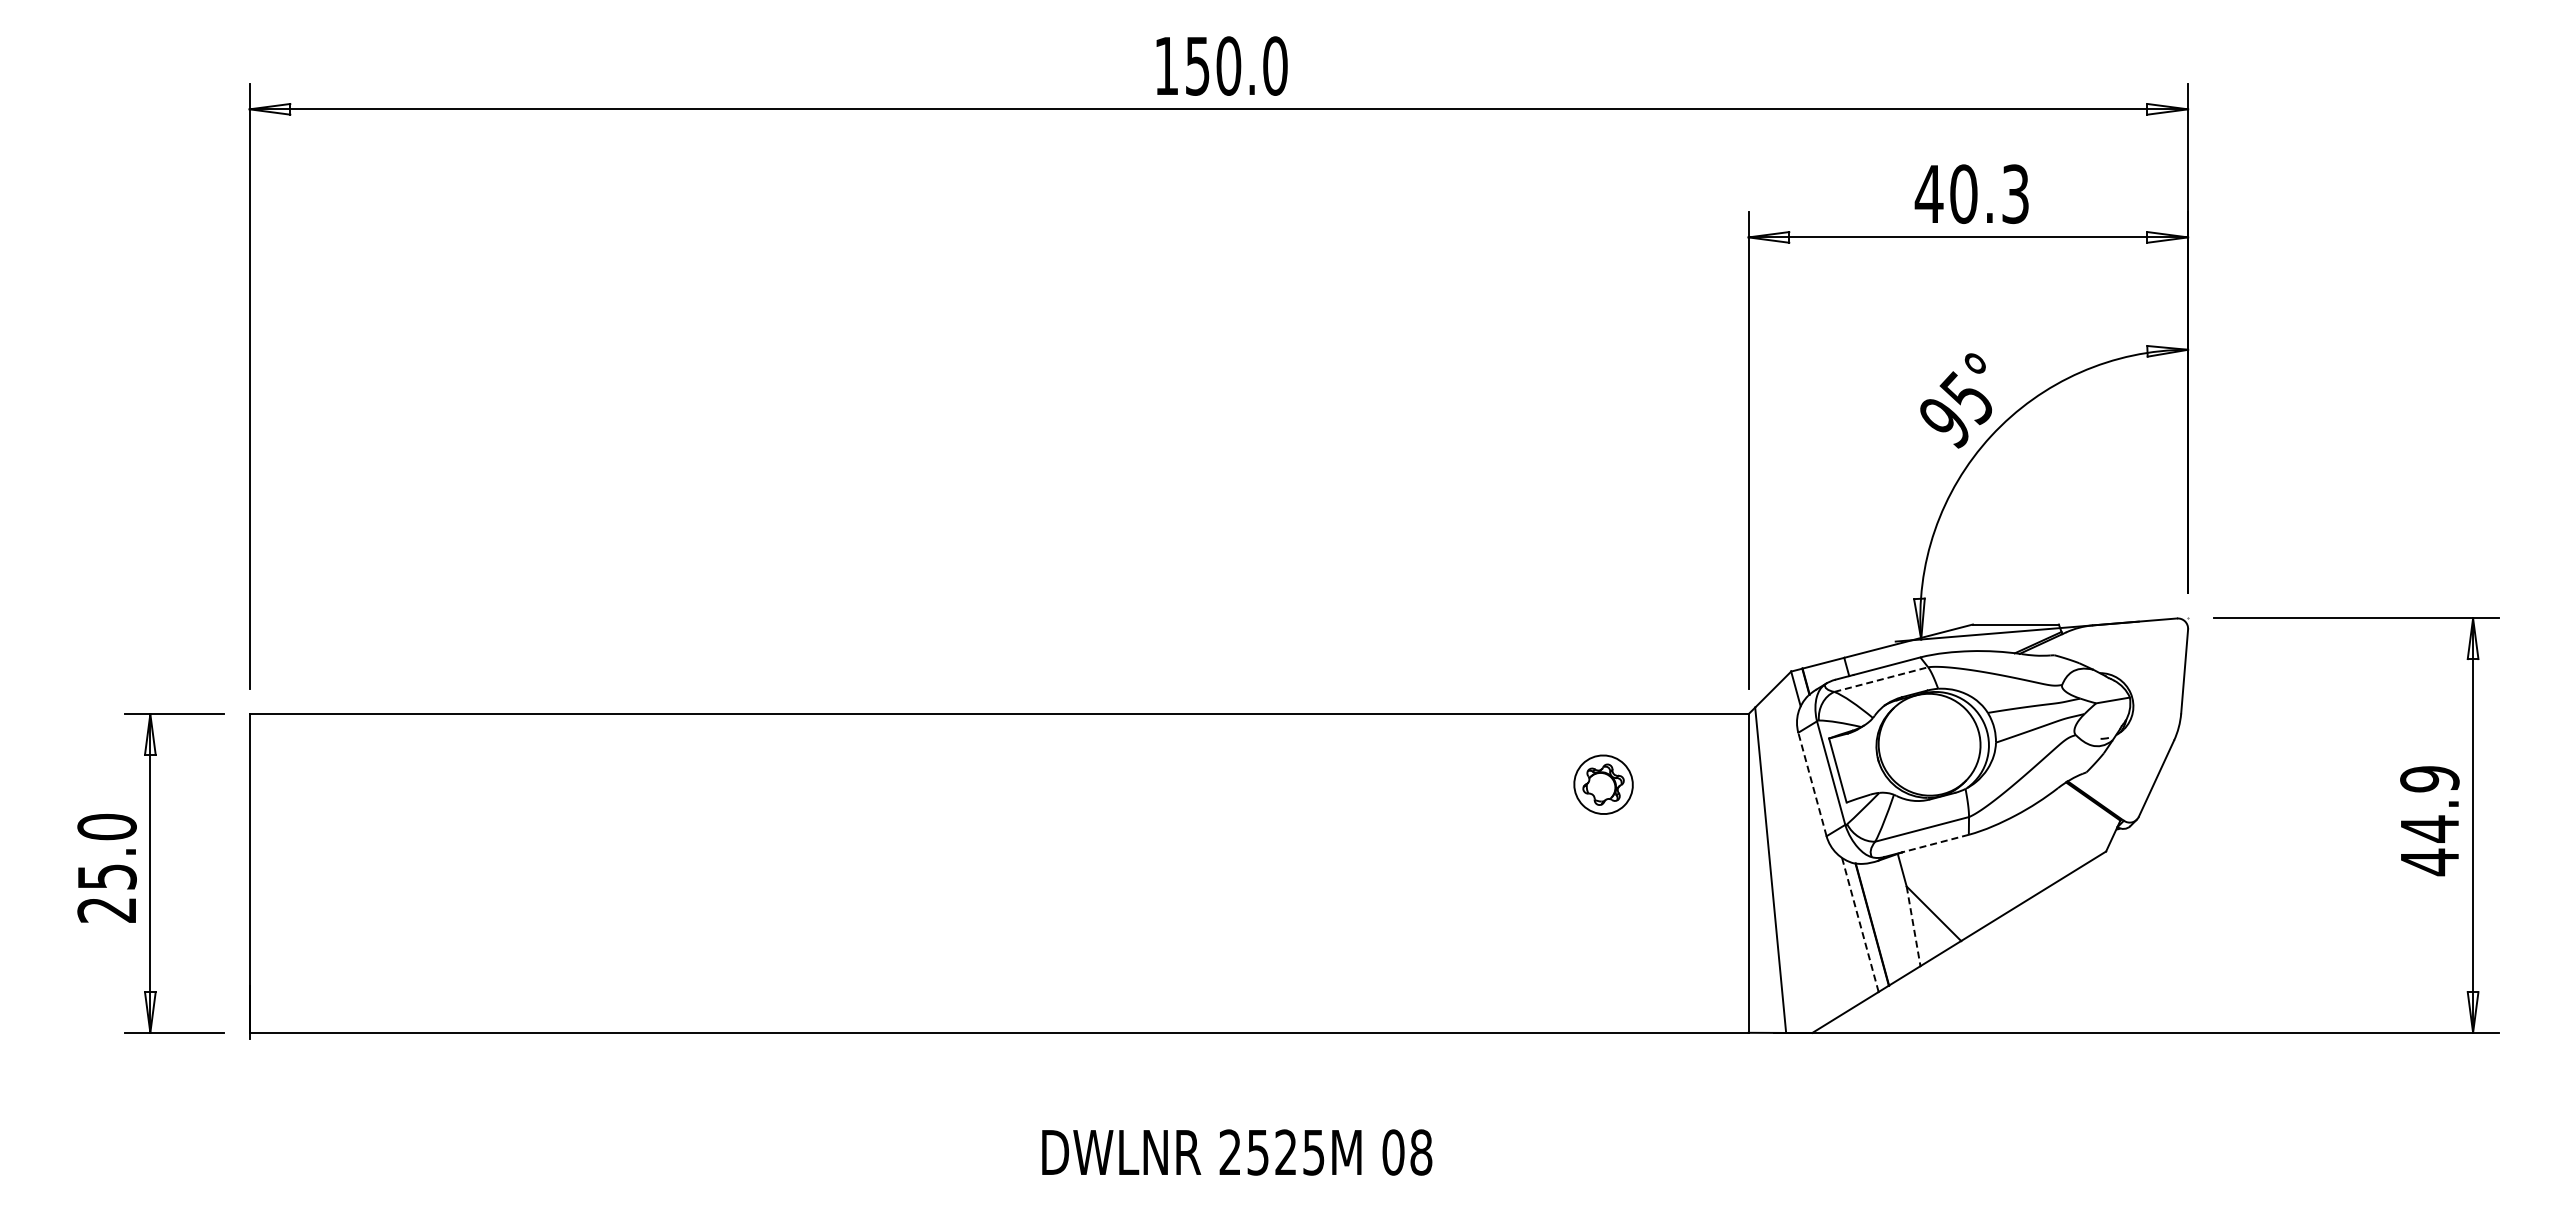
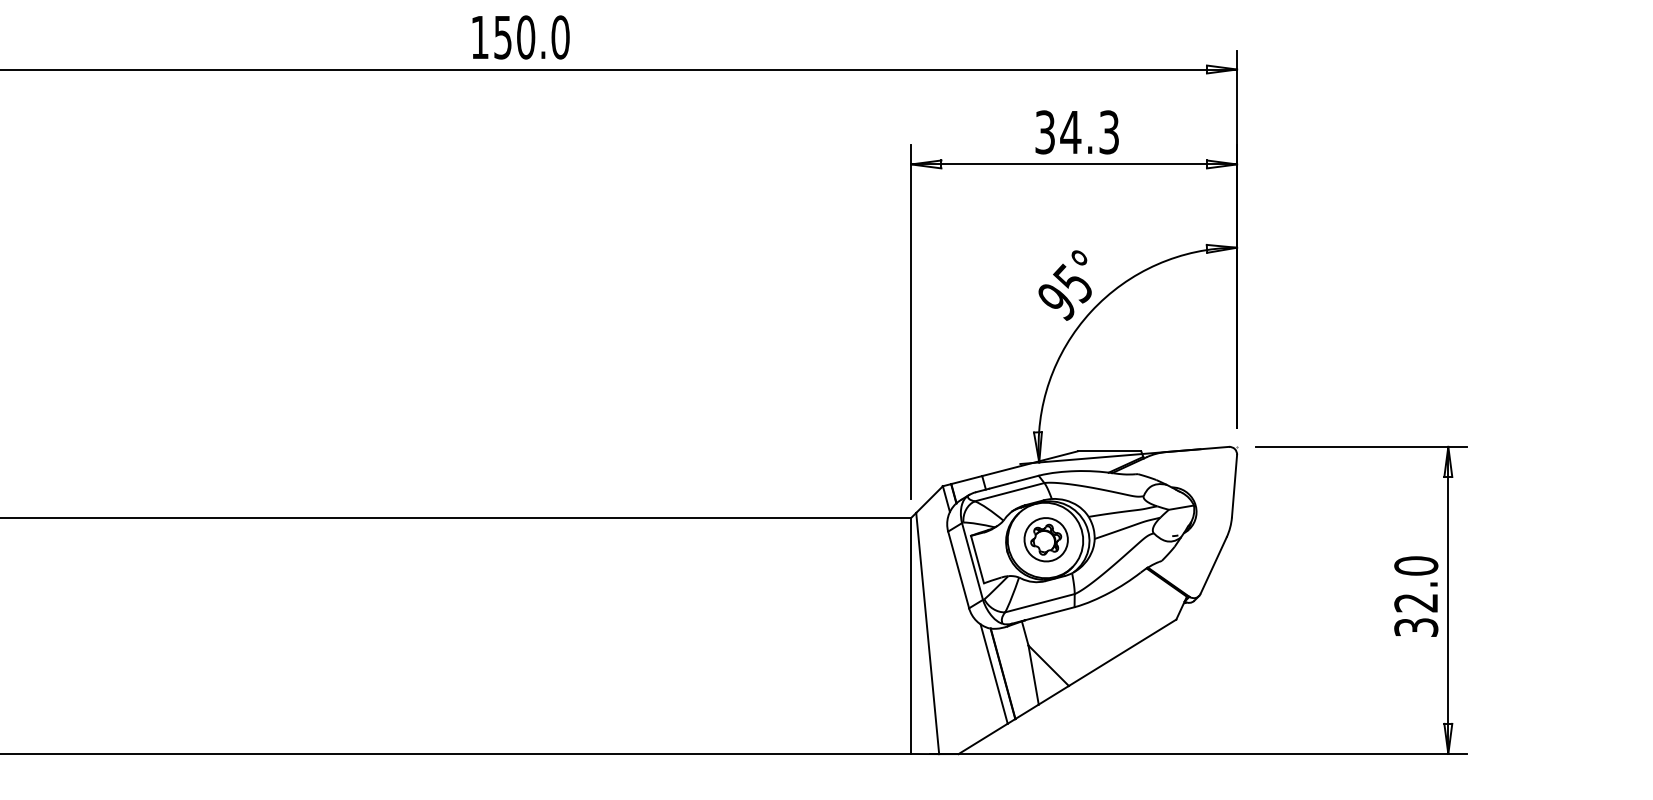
text: (1946, 194) -> (1058, 132), 40.3 -> 34.3
line: (1881, 679) -> (1009, 492), dashed -> solid
part: (1603, 784) -> (1046, 539), moved
line: (1812, 784) -> (958, 569), dashed -> solid
text: (2429, 821) -> (1416, 597), 44.9 -> 32.0
line: (1935, 843) -> (1049, 613), dashed -> solid
line: (1860, 924) -> (994, 673), dashed -> solid
line: (1913, 926) -> (1033, 675), dashed -> solid

